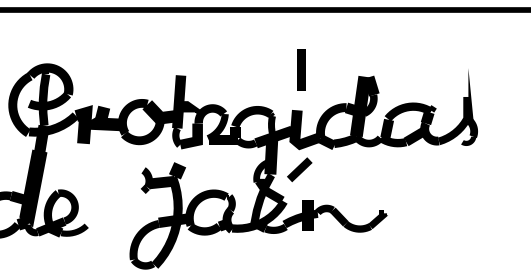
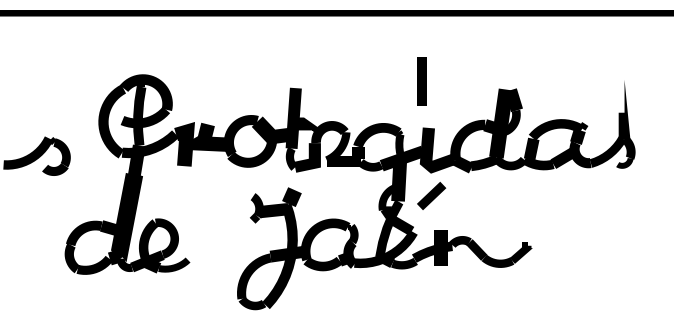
line: (301, 69) -> (421, 81), moved

